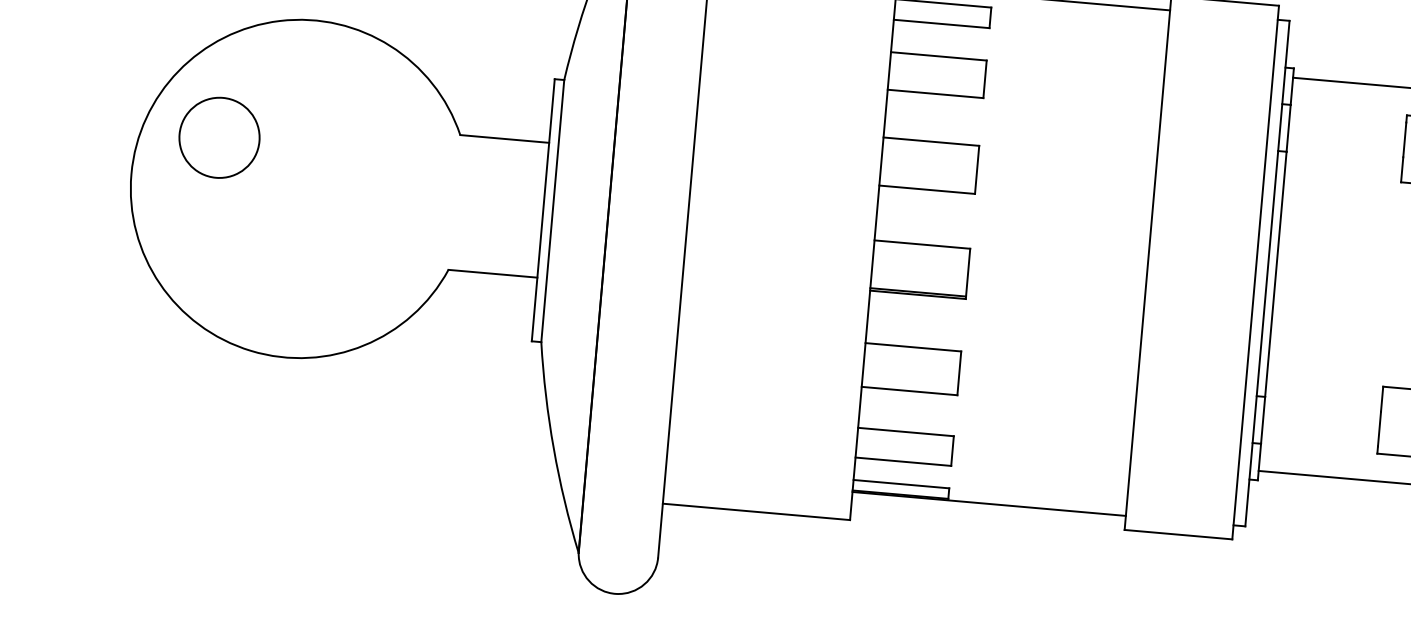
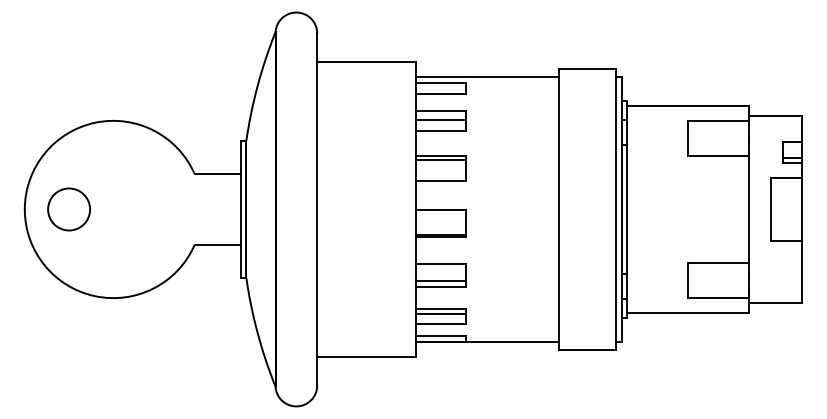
line: (936, 72) -> (440, 119), added
circle: (218, 137) -> (68, 209), moved
line: (930, 148) -> (440, 159), added
line: (910, 378) -> (440, 280), added
line: (904, 443) -> (440, 314), added

